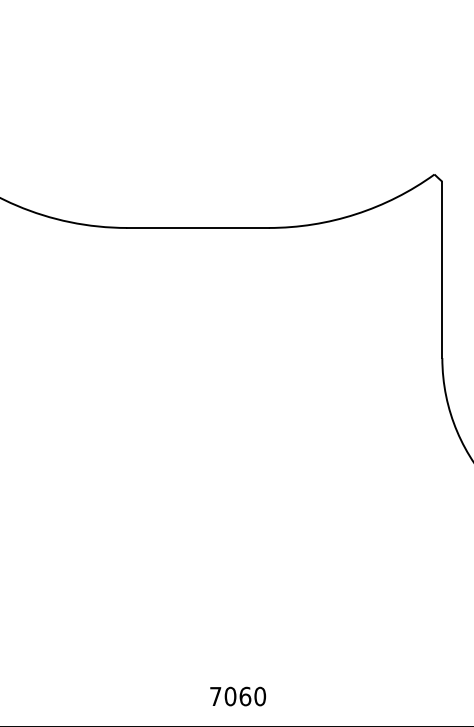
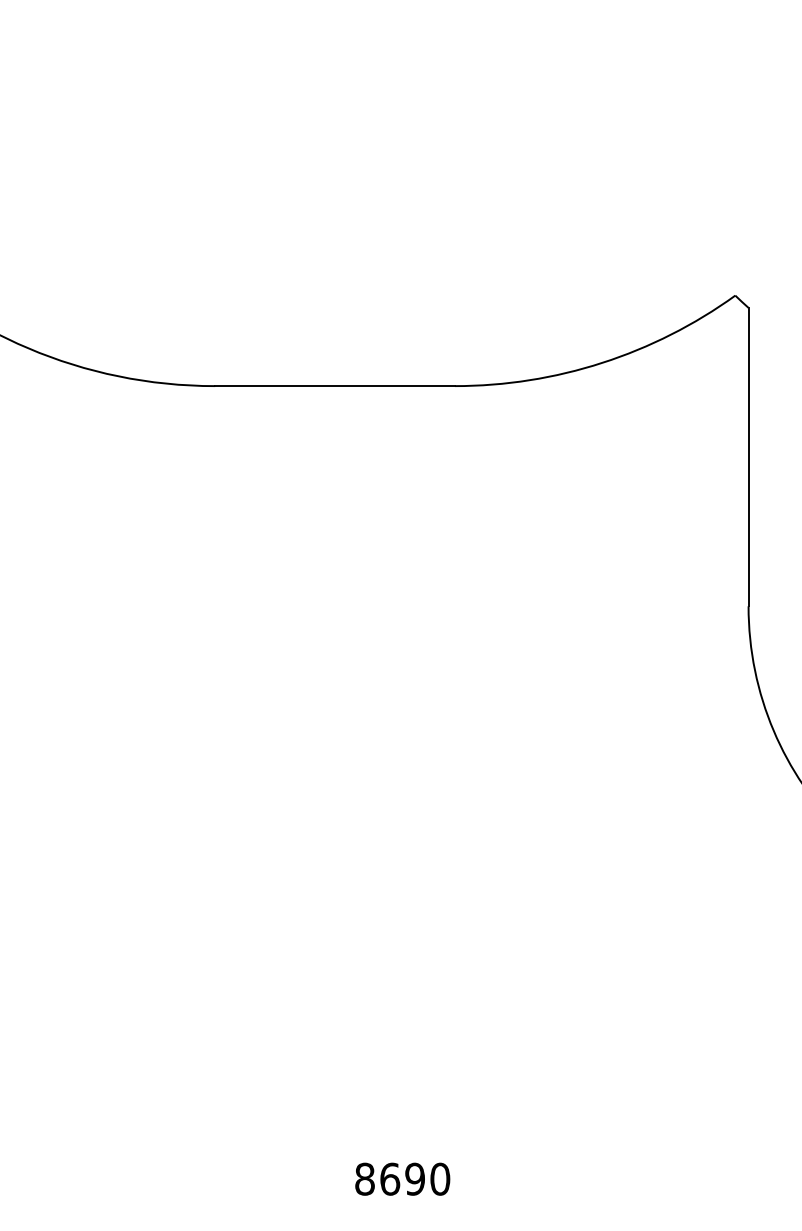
text: (230, 696) -> (389, 1179), 7060 -> 8690

